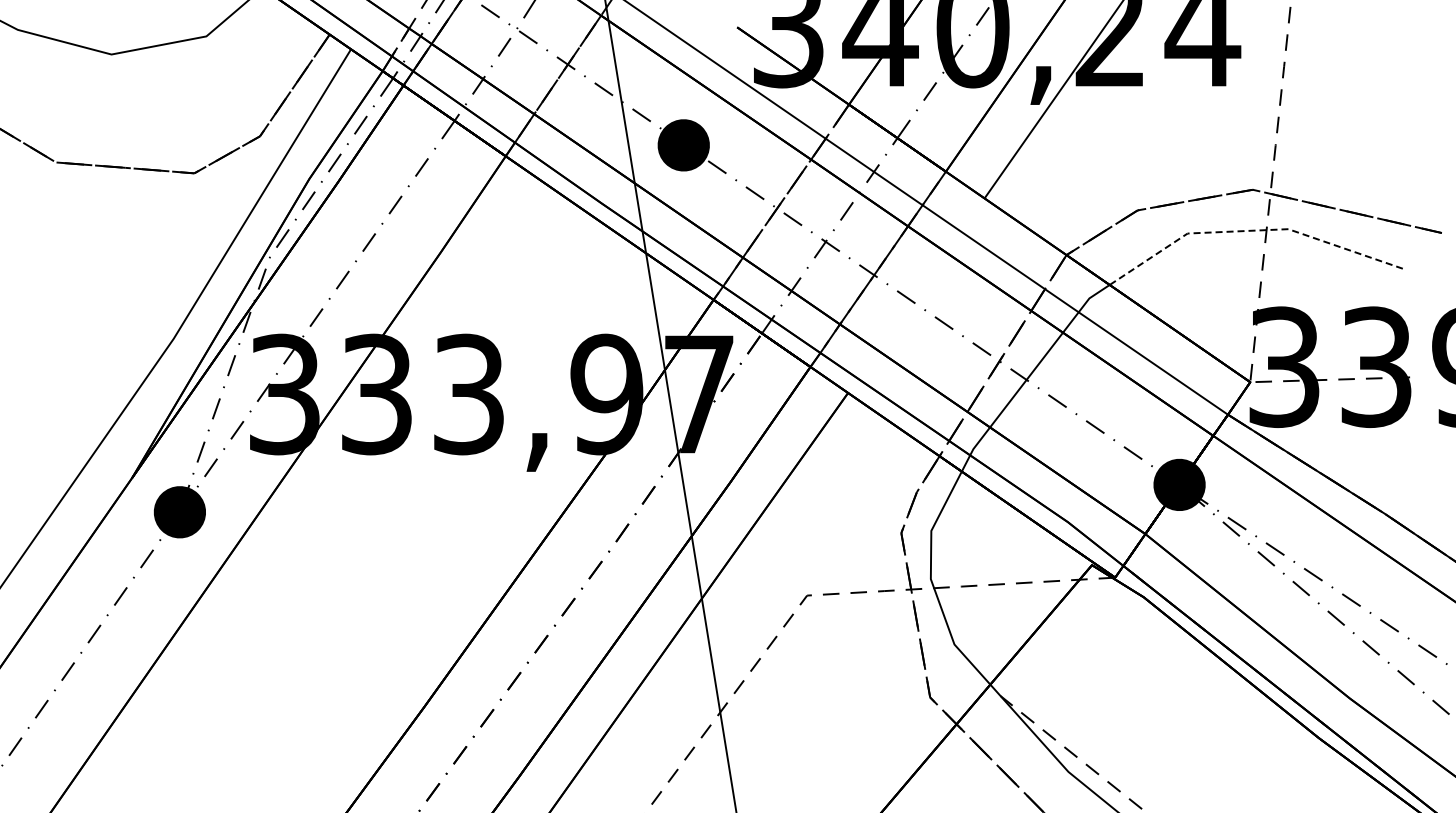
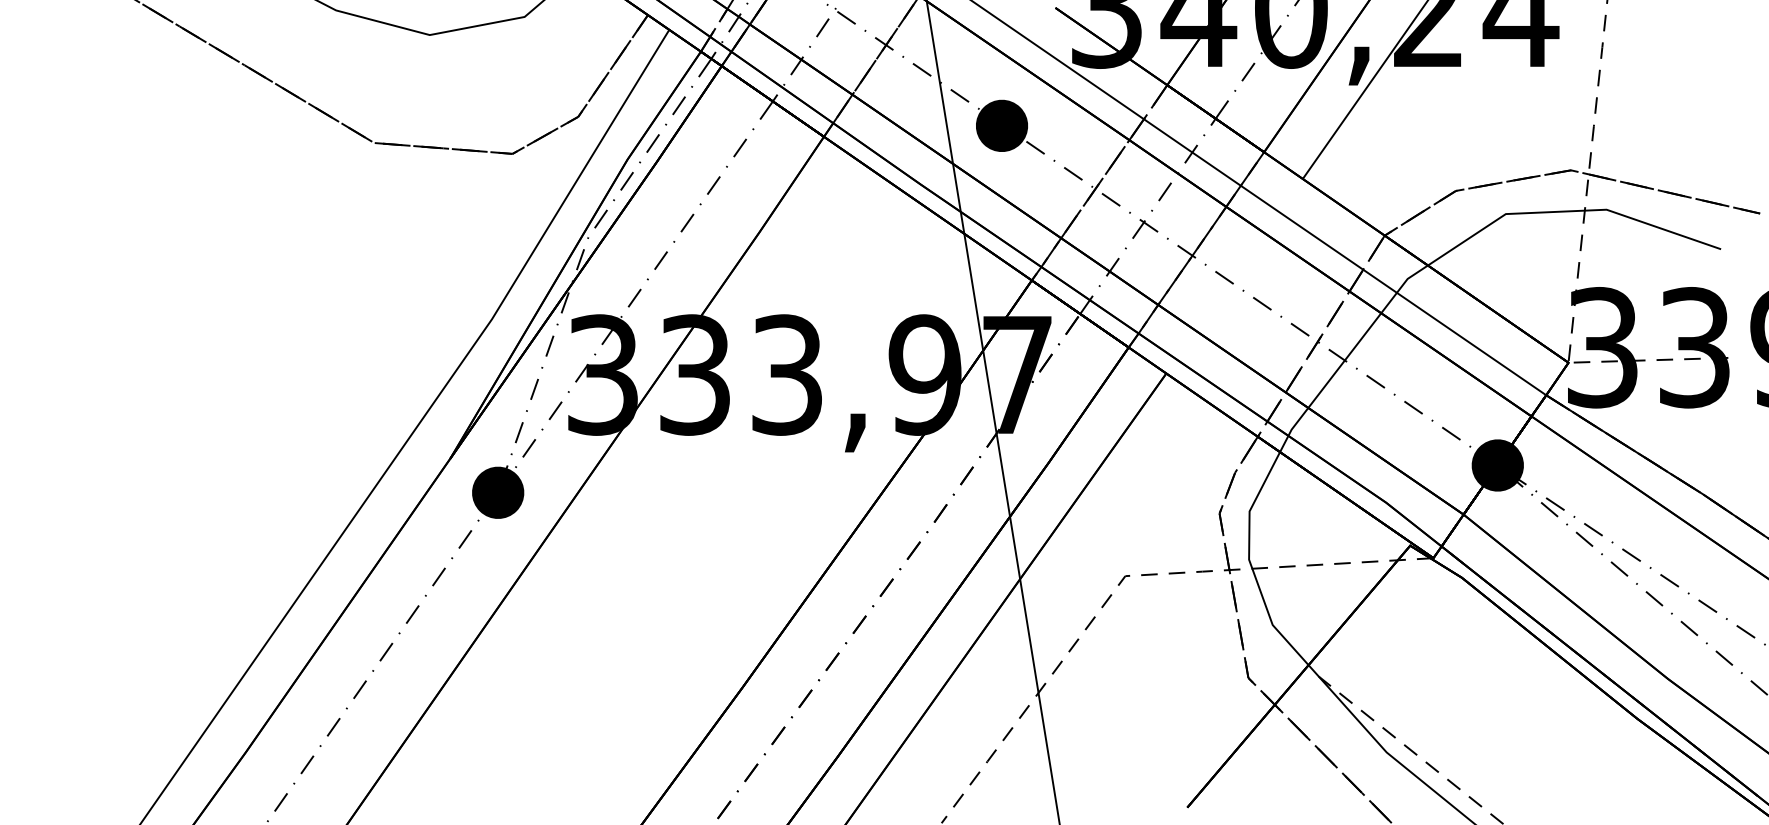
line: (1251, 230) -> (1569, 211), dashed -> solid

